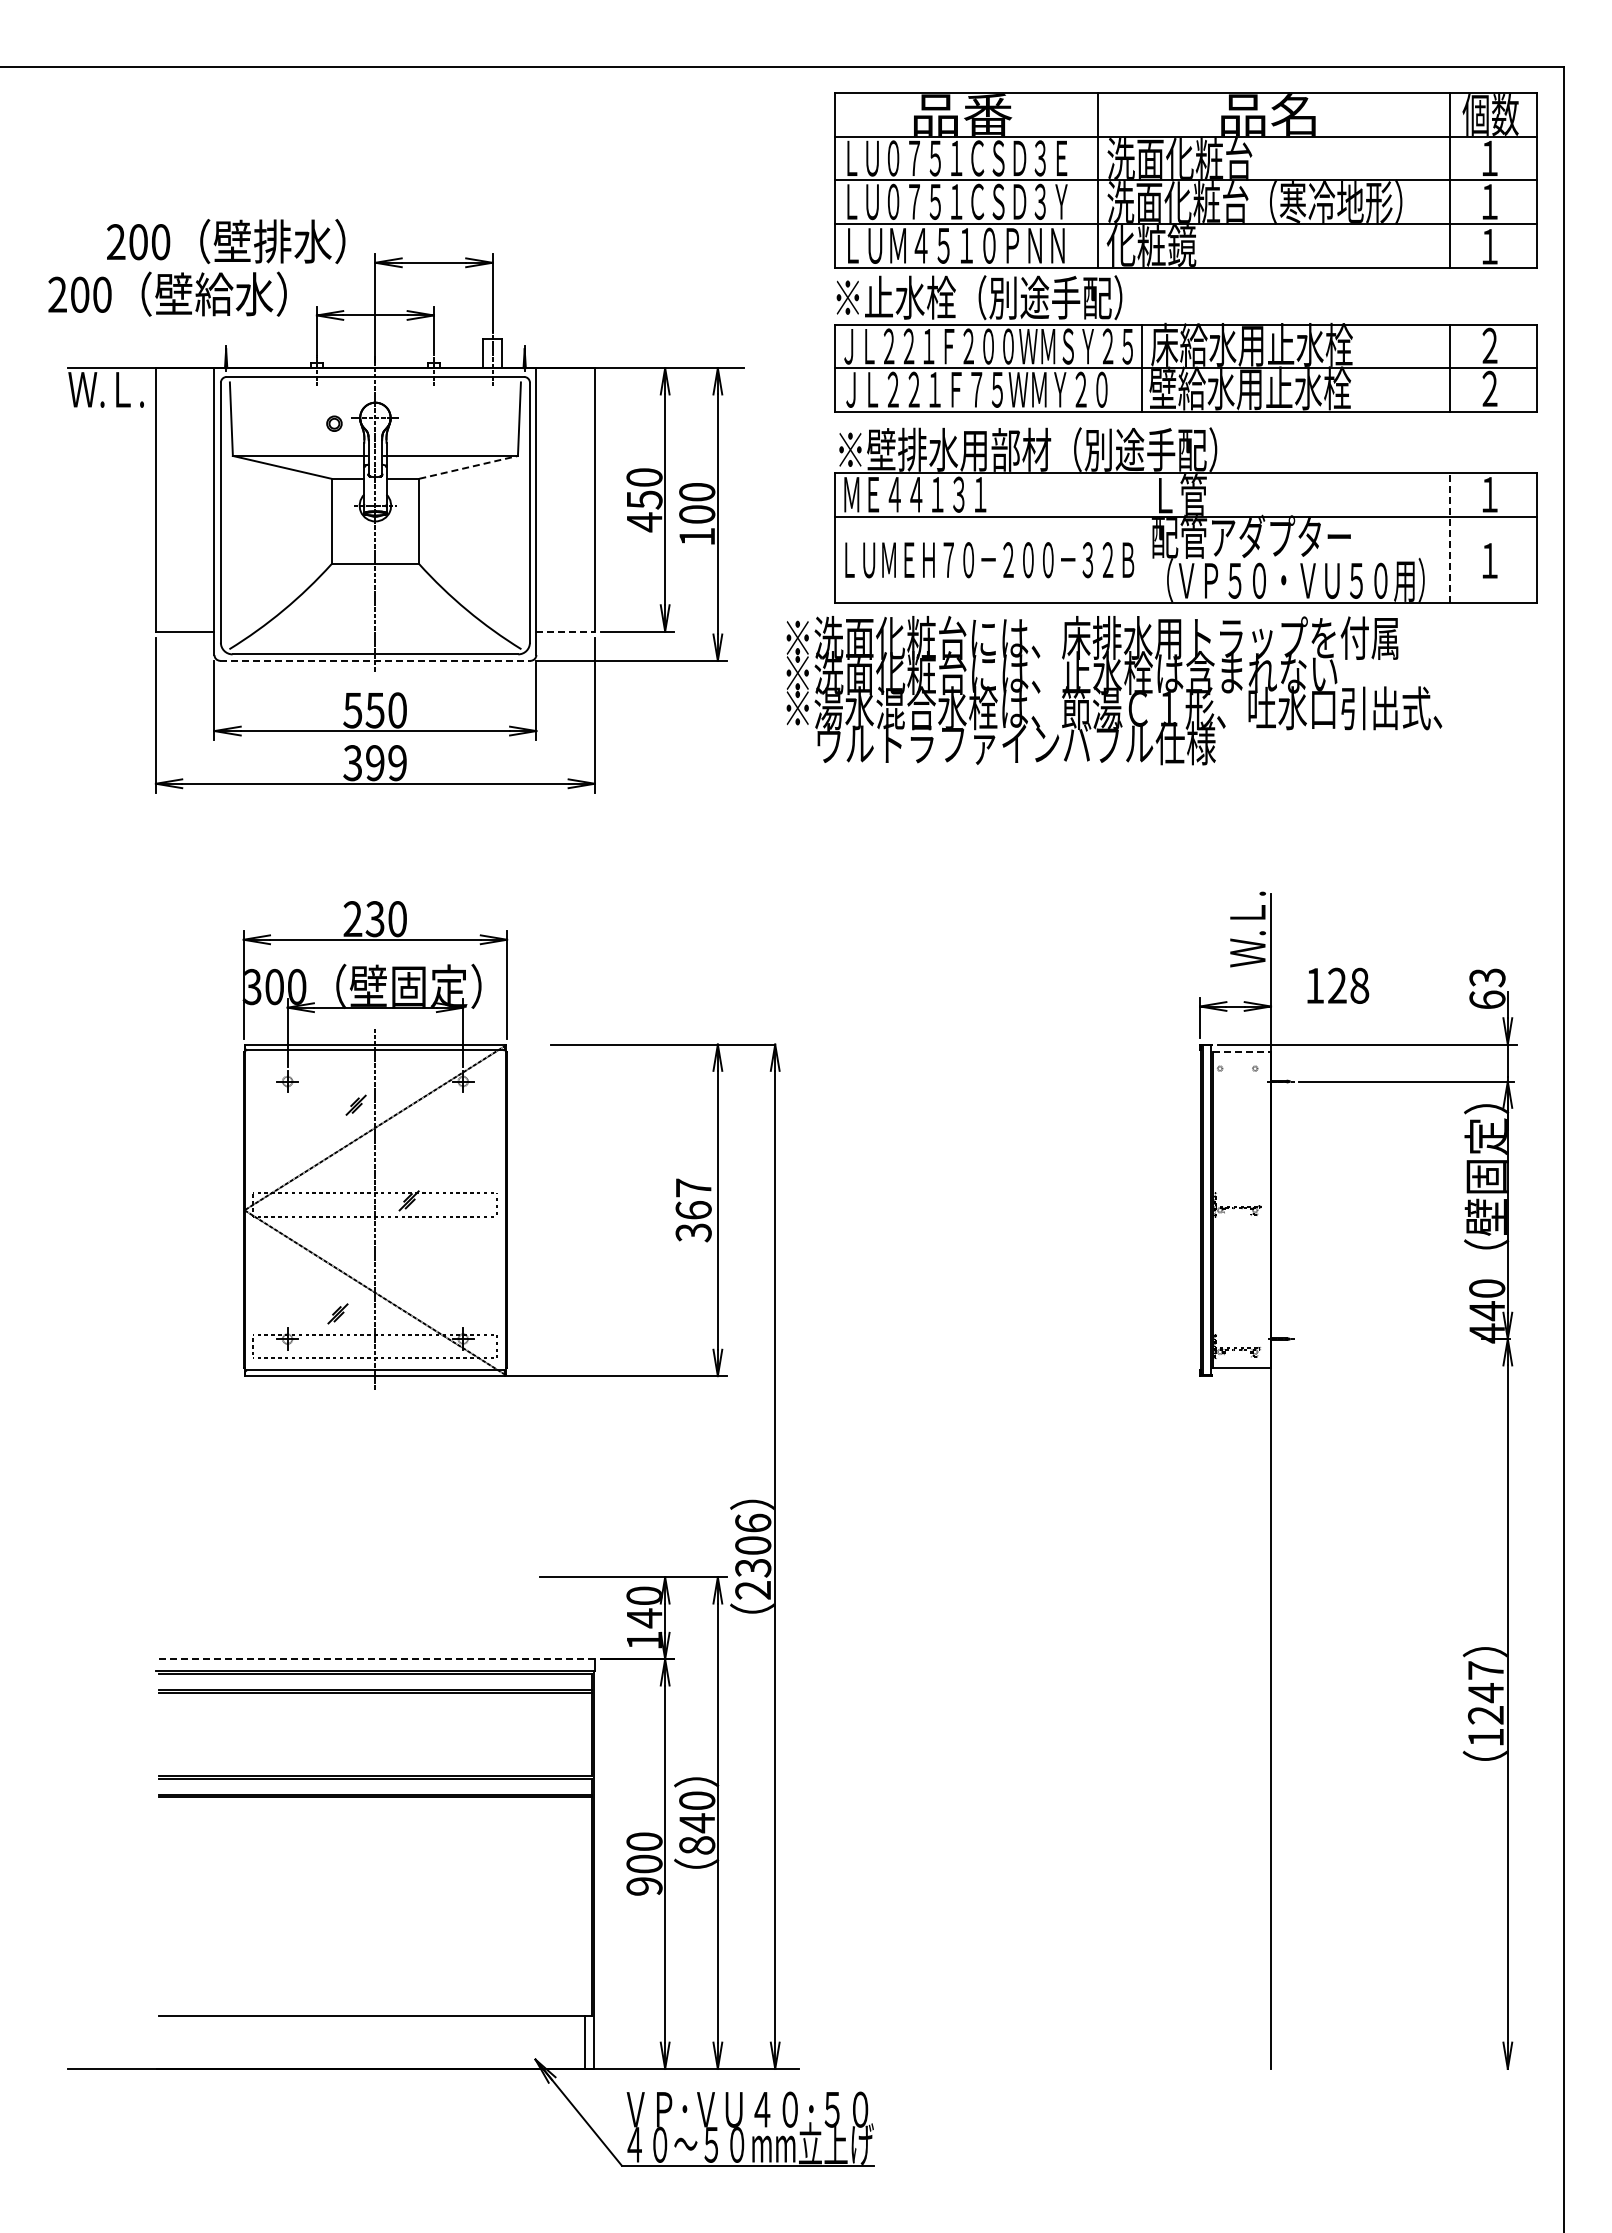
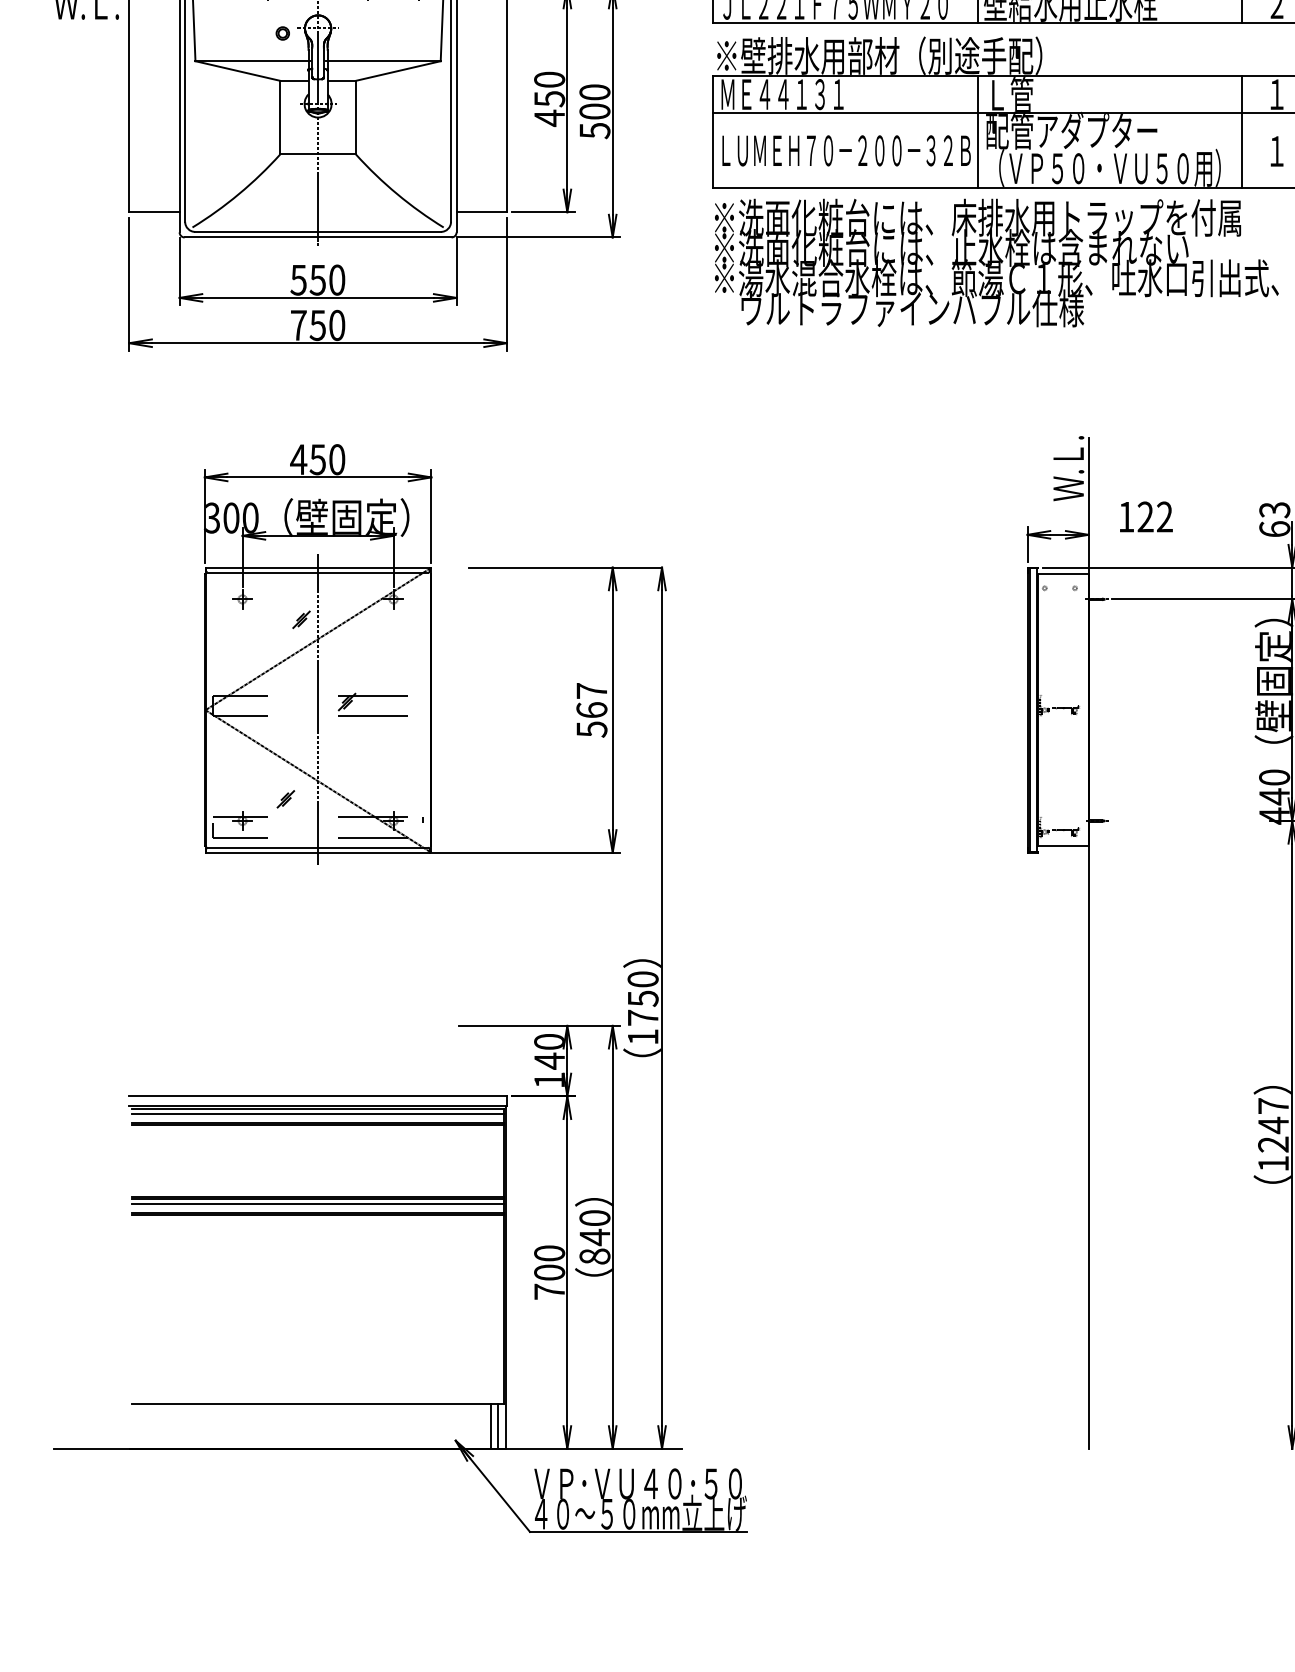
line: (468, 467) -> (398, 71), dashed -> solid
text: (697, 536) -> (595, 130), 100 -> 500
line: (1449, 537) -> (1242, 131), dashed -> solid
line: (1142, 538) -> (978, 132), added
line: (566, 631) -> (482, 212), dashed -> solid
line: (375, 660) -> (318, 237), dashed -> solid
text: (1114, 690) -> (996, 262), moved
text: (374, 763) -> (317, 325), 399 -> 750
text: (363, 919) -> (307, 459), 230 -> 450
text: (1359, 985) -> (1164, 516), 128 -> 122
line: (1242, 1052) -> (1064, 574), dashed -> solid
text: (693, 1232) -> (591, 729), 367 -> 567
text: (753, 1556) -> (643, 1008), 2306 -> 1750
line: (375, 1659) -> (318, 1096), dashed -> solid
line: (375, 1679) -> (318, 1113), added
line: (375, 1784) -> (318, 1204), added
text: (644, 1886) -> (549, 1291), 900 -> 700
line: (576, 2042) -> (491, 1426), added

